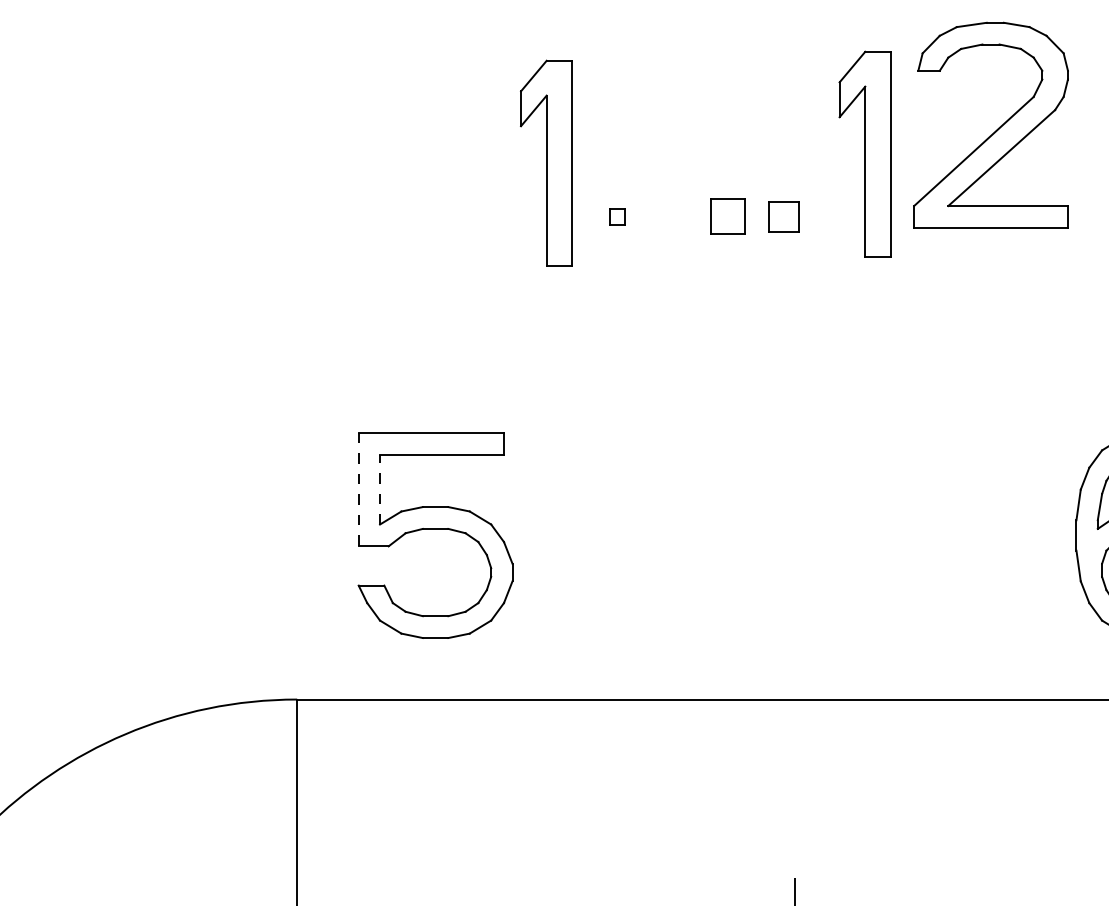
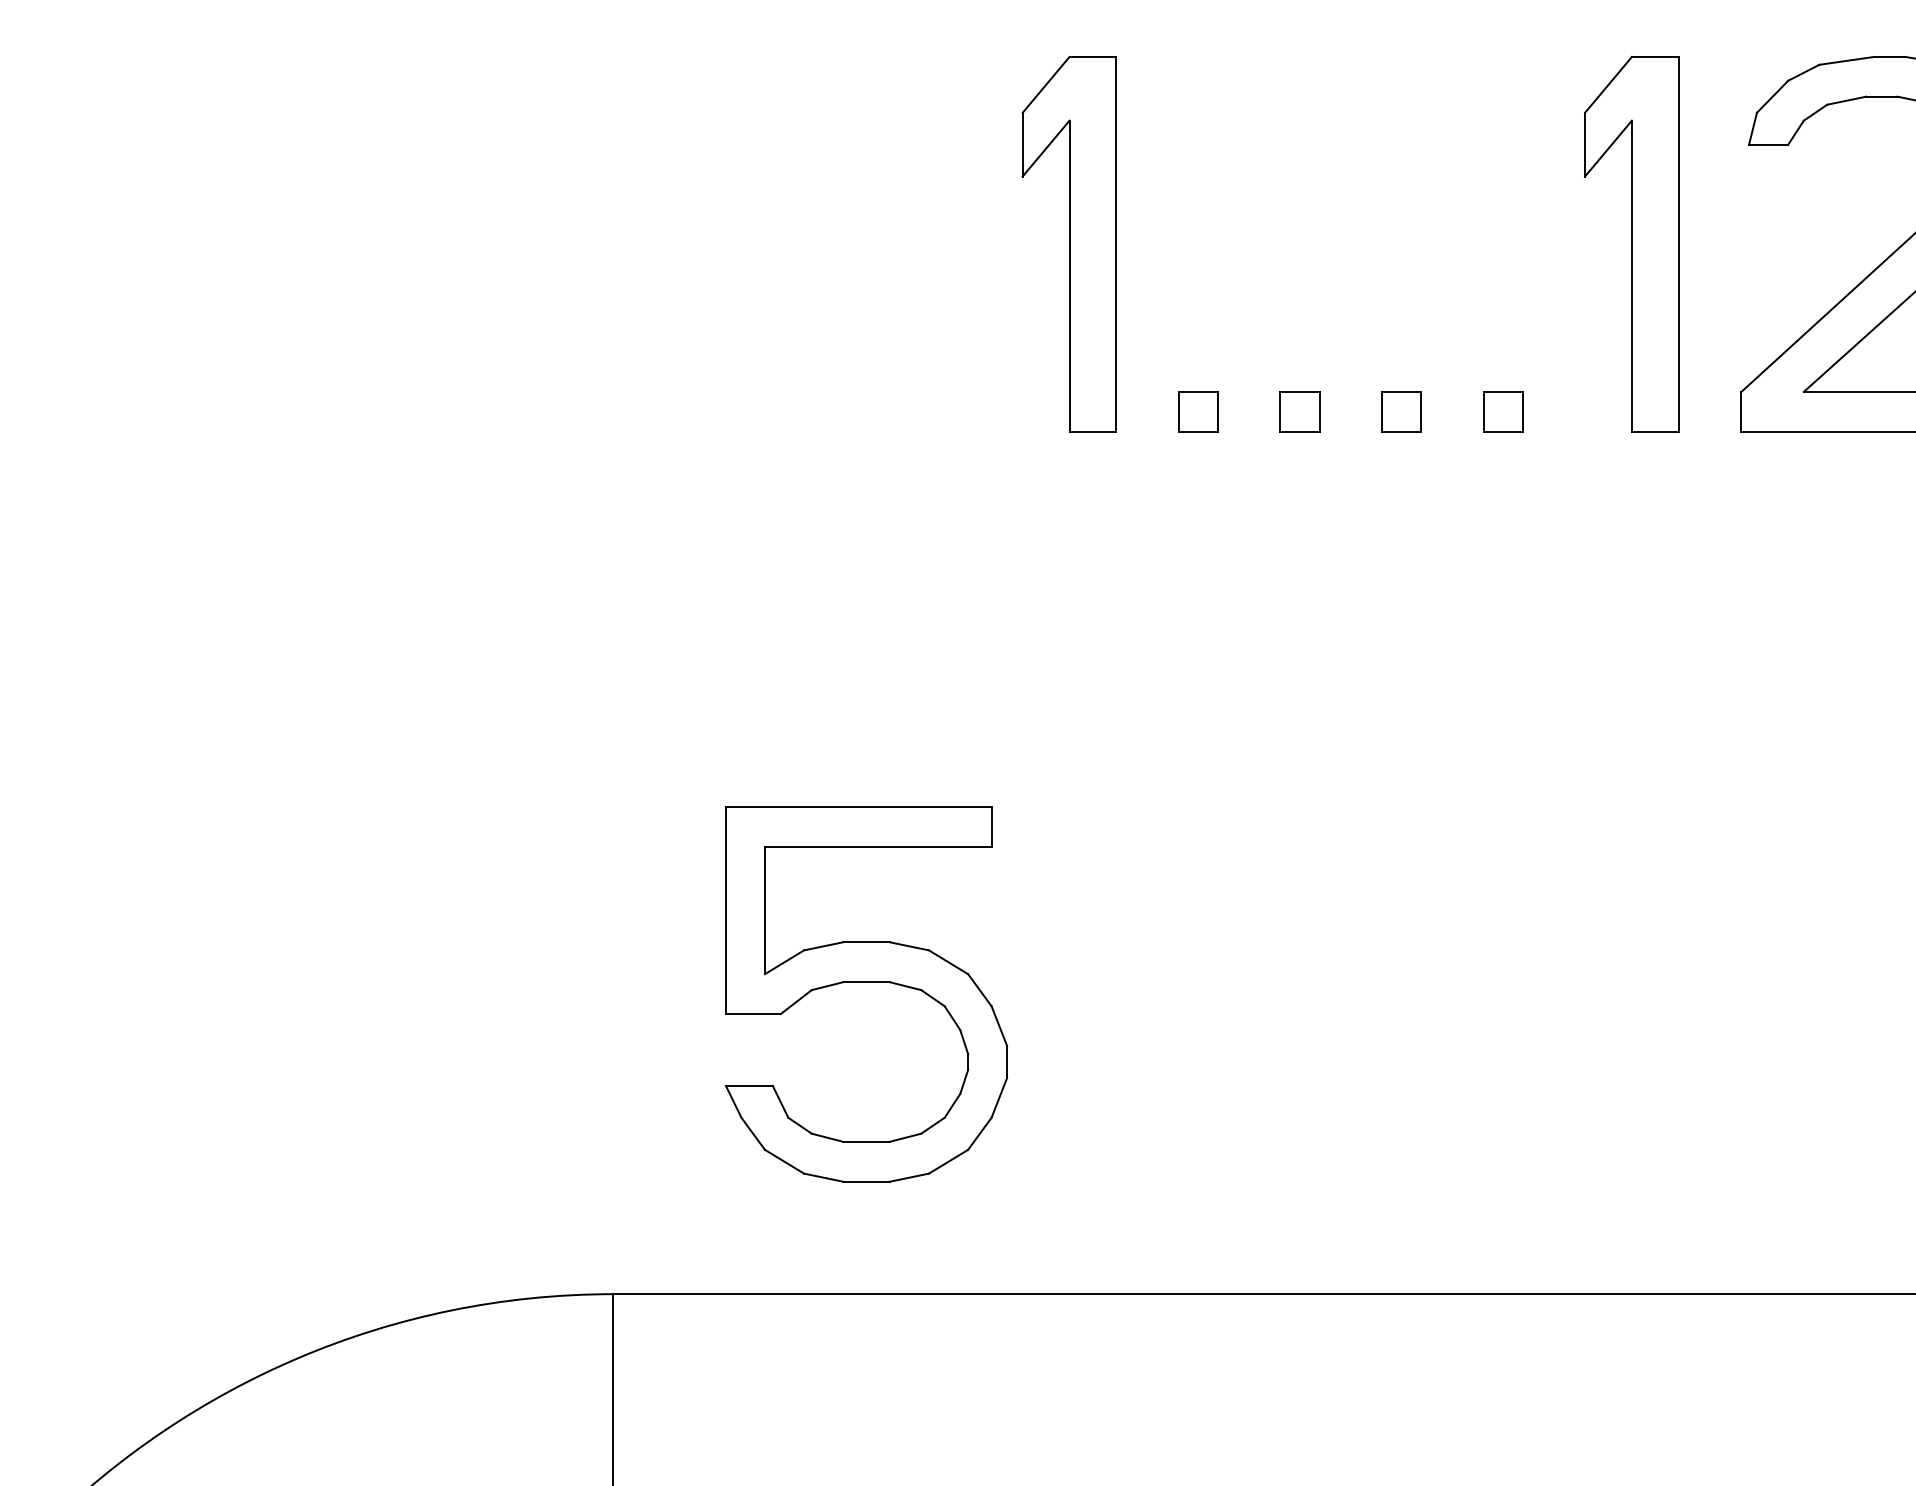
part: (864, 153) -> (1630, 242), moved
part: (546, 162) -> (1069, 242), moved
part: (617, 216) -> (1199, 411), size x1.43
part: (672, 216) -> (1299, 411), added
part: (728, 216) -> (1401, 411), size x0.62
part: (783, 216) -> (1502, 411), size x0.71
line: (358, 489) -> (725, 910), dashed -> solid
line: (380, 489) -> (765, 910), dashed -> solid

